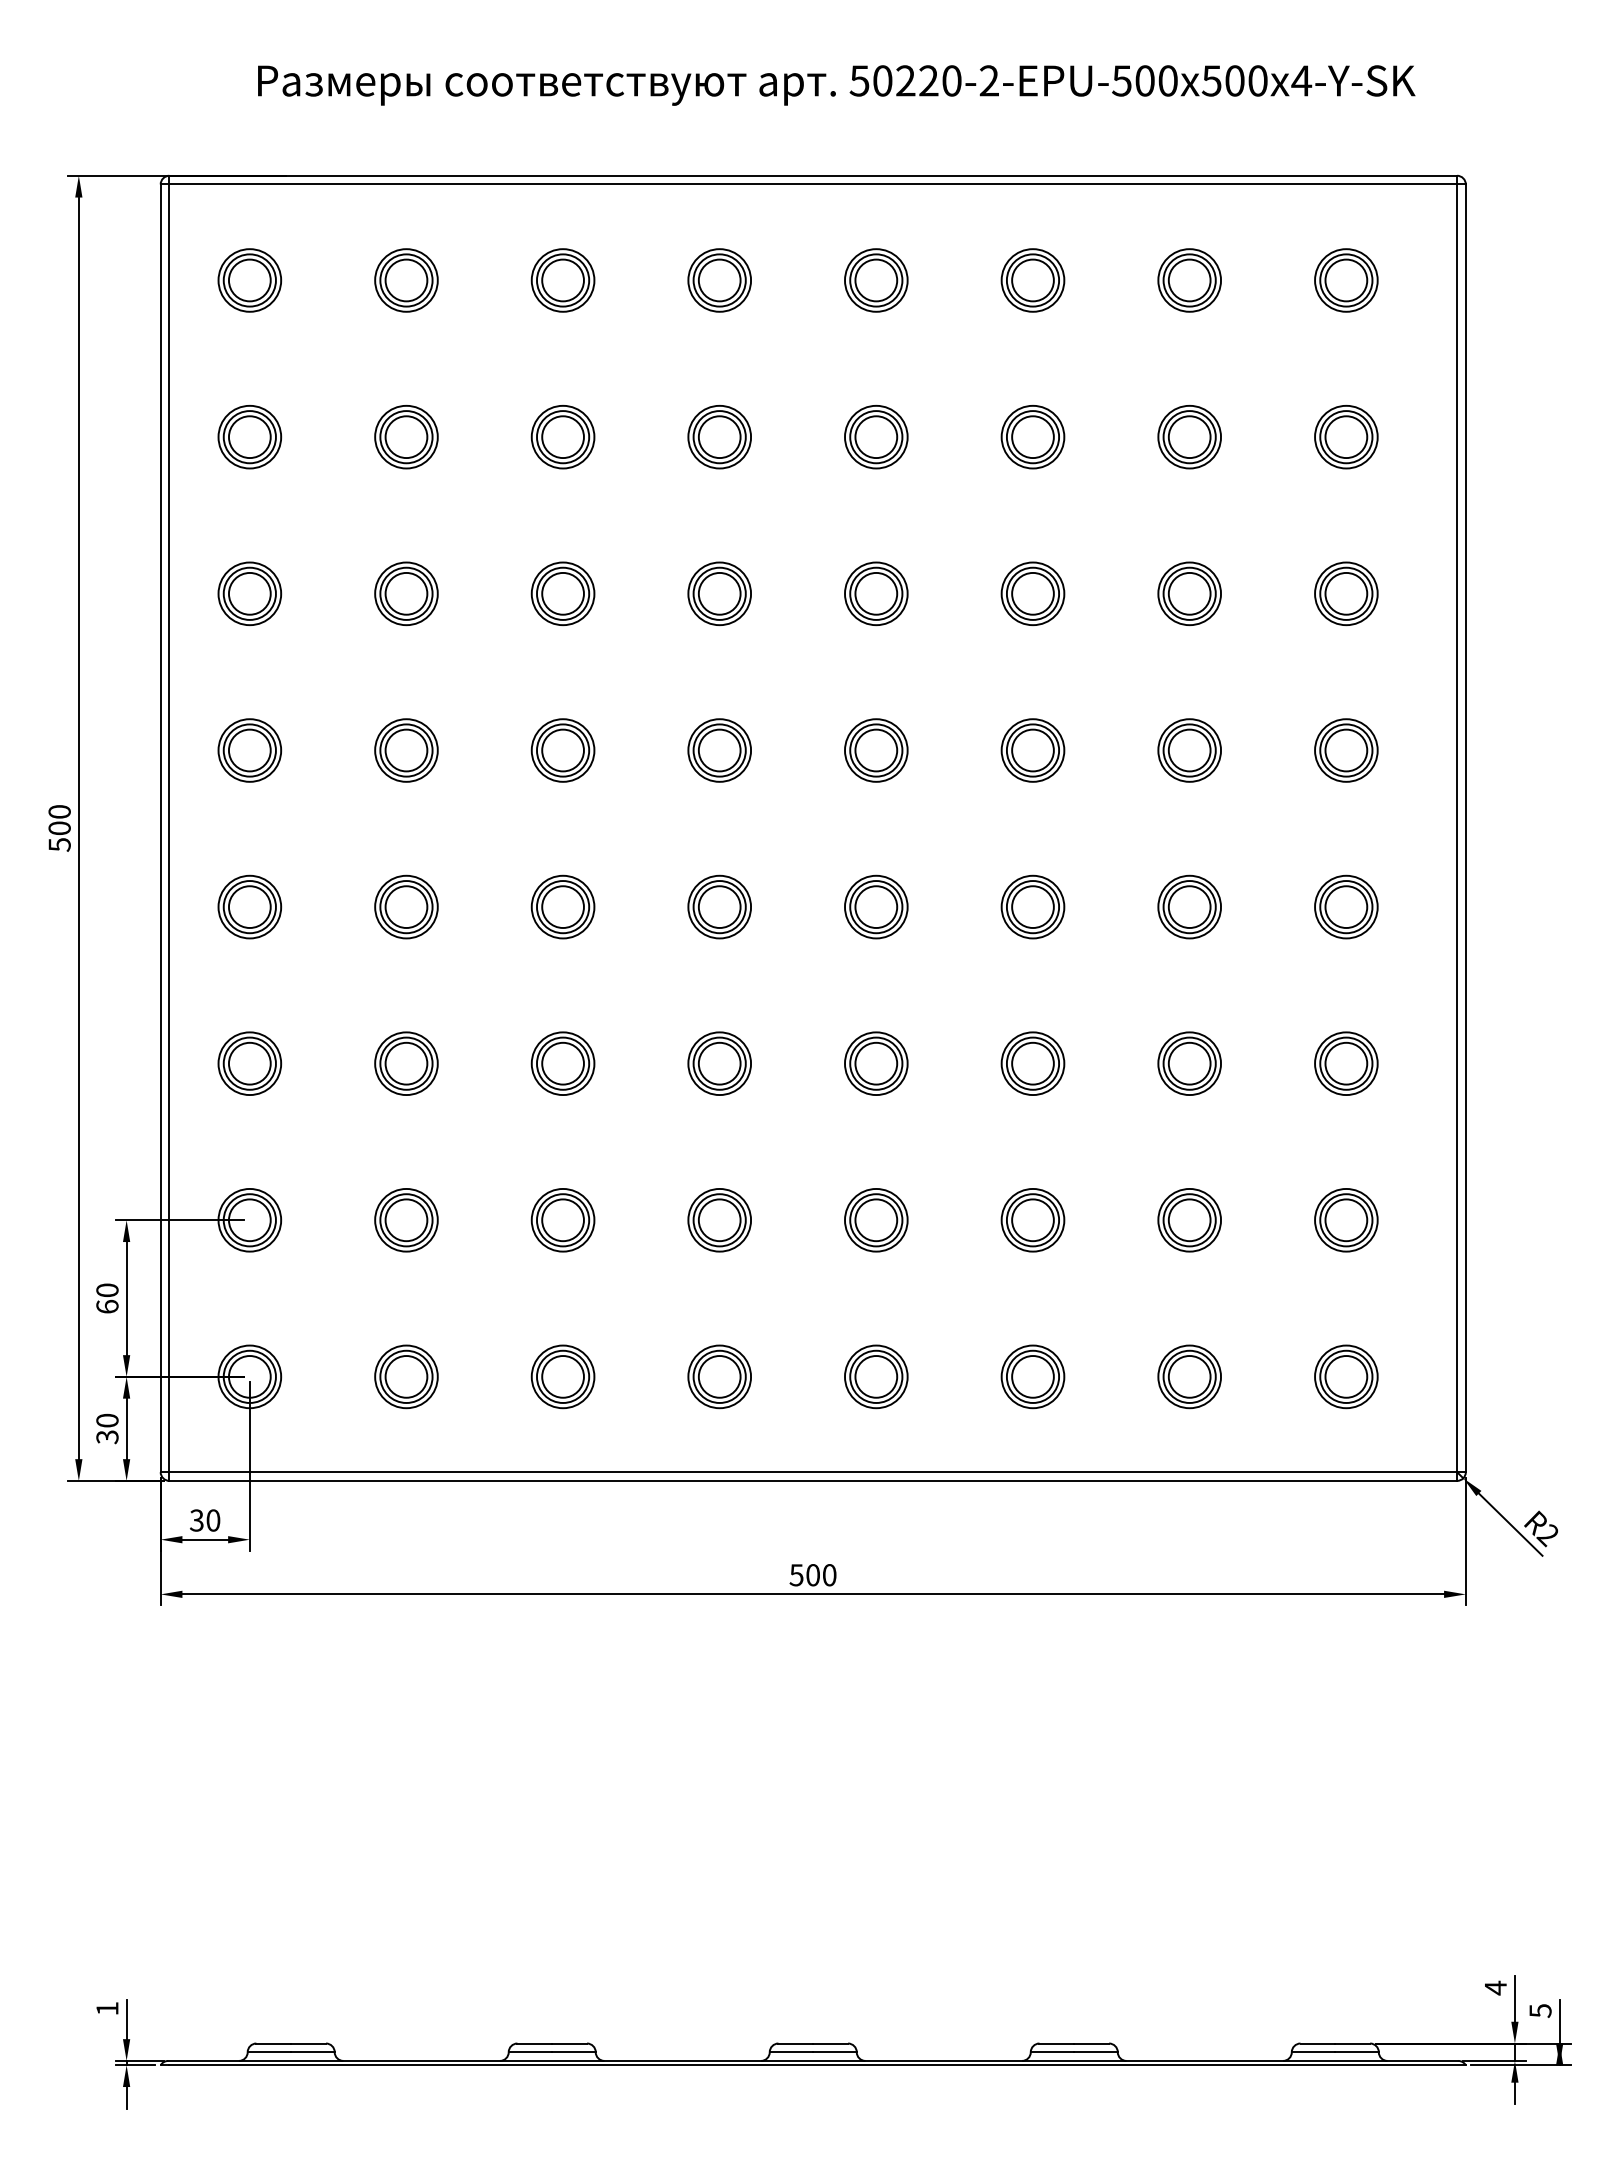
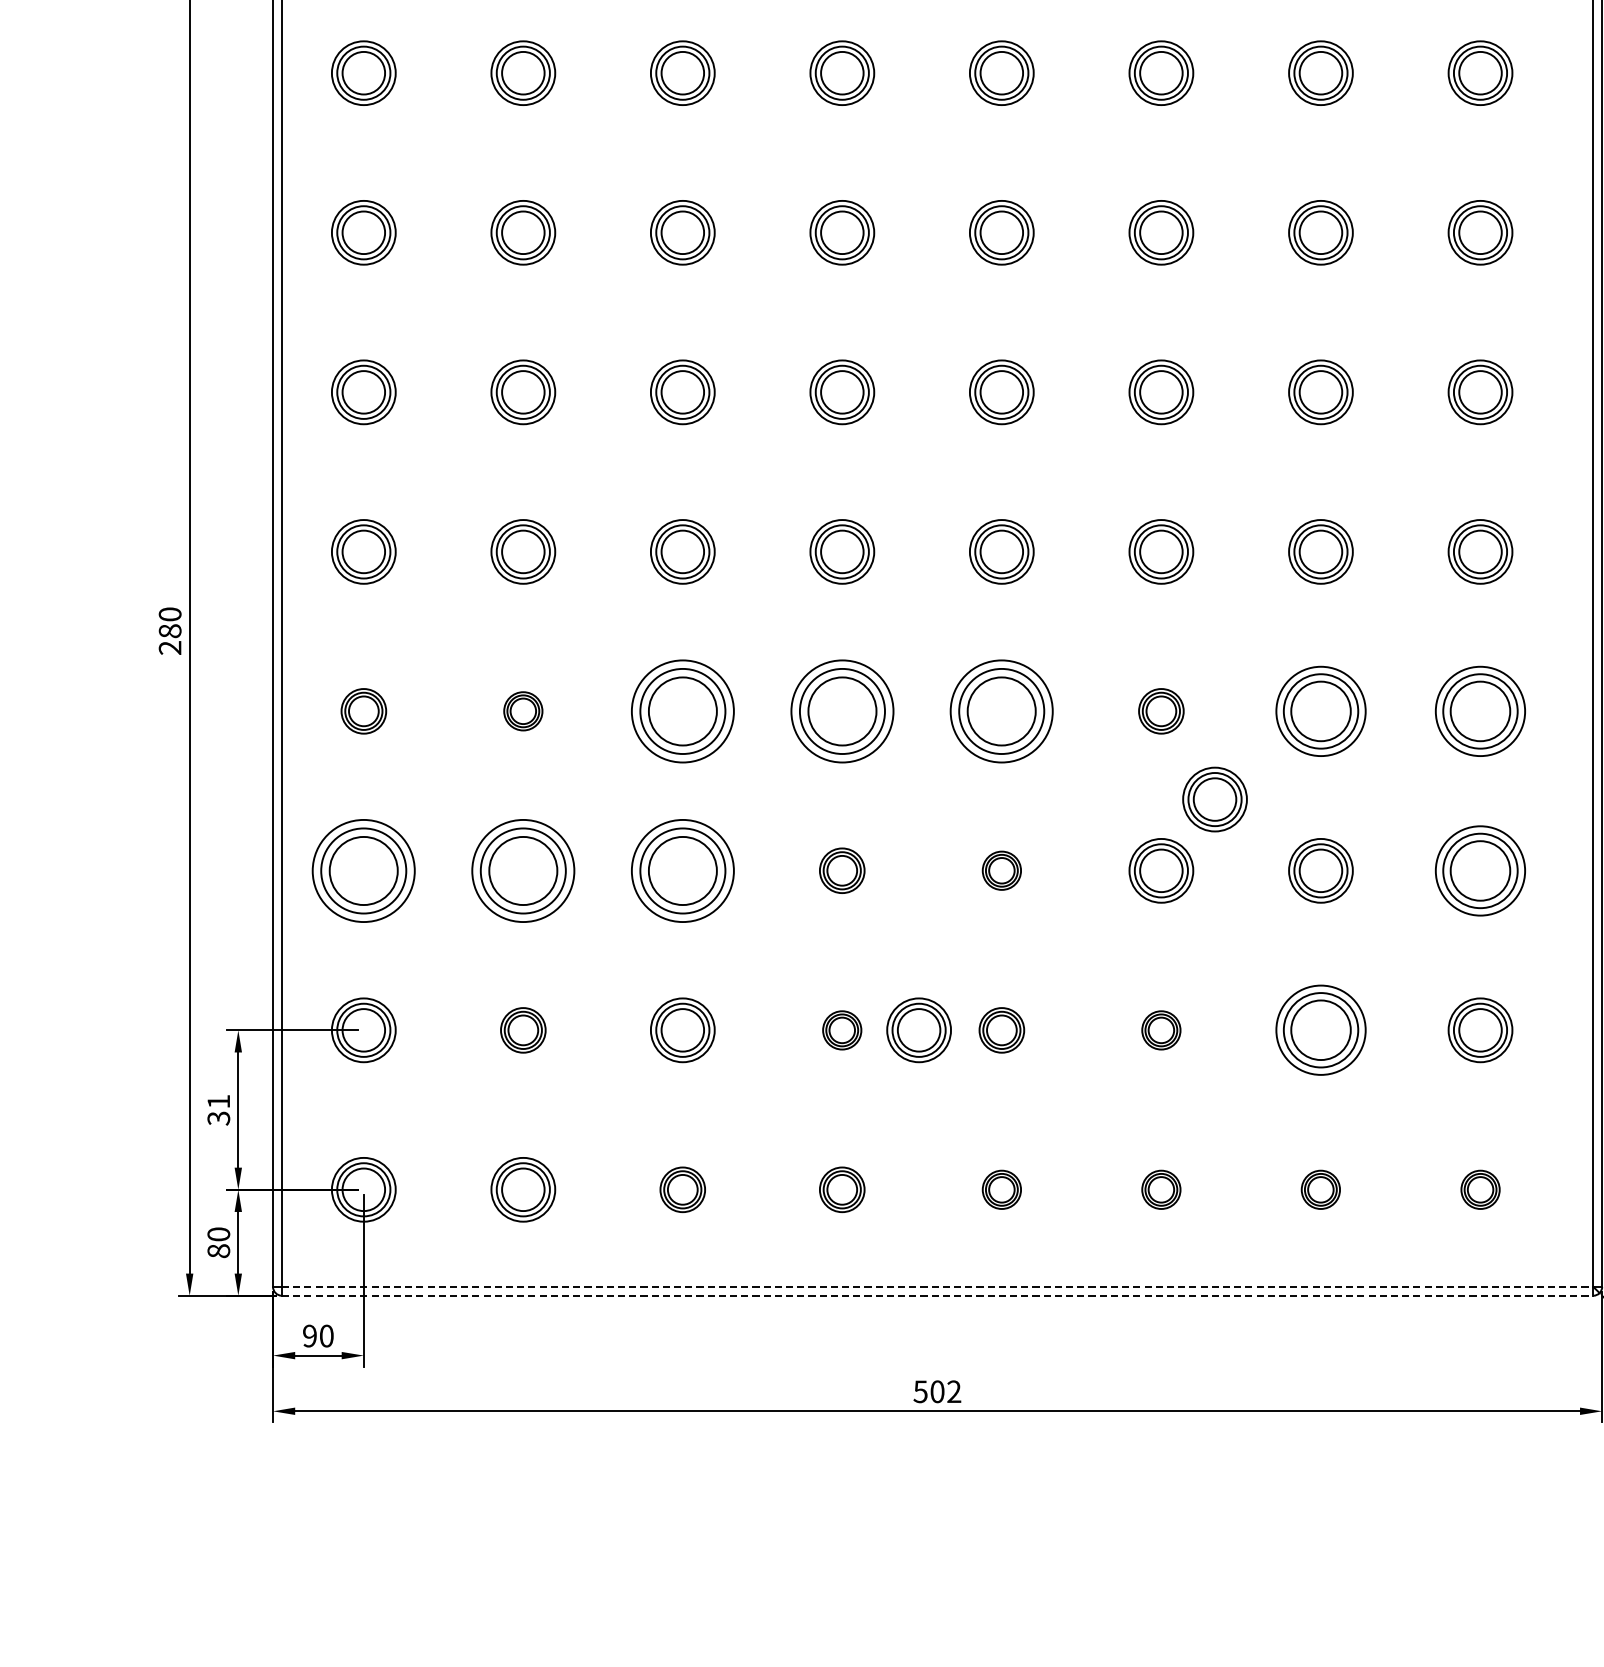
text: (59, 836) -> (169, 639), 500 -> 280
part: (249, 906) -> (363, 710), size x0.7
part: (406, 906) -> (523, 710), size x0.6
part: (562, 906) -> (682, 710), size x1.6
part: (719, 906) -> (842, 710), size x1.6
part: (876, 906) -> (1002, 710), size x1.6
part: (1032, 906) -> (1160, 710), size x0.7
part: (1189, 906) -> (1320, 710), size x1.4
part: (1346, 906) -> (1480, 710), size x1.4
part: (1085, 993) -> (1214, 799), added
part: (249, 1063) -> (363, 870), size x1.6
part: (406, 1063) -> (523, 870), size x1.6
part: (562, 1063) -> (682, 870), size x1.6
part: (719, 1063) -> (842, 870), size x0.7
part: (876, 1063) -> (1002, 870), size x0.6
part: (1346, 1063) -> (1480, 870), size x1.4
part: (406, 1220) -> (523, 1030), size x0.7
part: (719, 1220) -> (842, 1030), size x0.6
part: (794, 1220) -> (918, 1030), added
part: (876, 1220) -> (1002, 1030), size x0.7
part: (1032, 1220) -> (1160, 1030), size x0.6
part: (1189, 1220) -> (1320, 1030), size x1.4
text: (107, 1298) -> (218, 1109), 60 -> 31
part: (562, 1376) -> (682, 1189), size x0.7
part: (719, 1376) -> (842, 1189), size x0.7
part: (876, 1376) -> (1002, 1189), size x0.6
part: (1032, 1376) -> (1160, 1189), size x0.6
part: (1189, 1376) -> (1320, 1189), size x0.6
part: (1346, 1376) -> (1480, 1189), size x0.6
text: (107, 1437) -> (218, 1251), 30 -> 80
line: (813, 1472) -> (937, 1287), solid -> dashed
line: (813, 1480) -> (937, 1295), solid -> dashed
text: (196, 1520) -> (309, 1336), 30 -> 90
text: (829, 1575) -> (954, 1392), 500 -> 502

